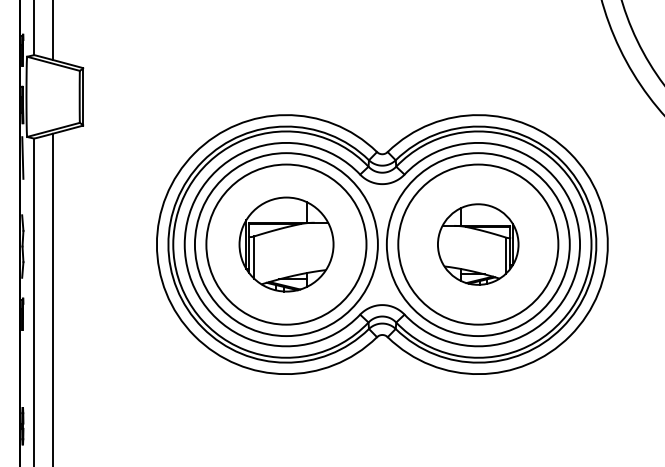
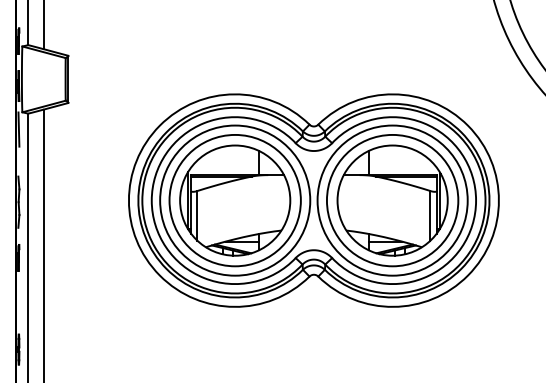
part: (286, 244) -> (235, 200), size x1.43
part: (478, 244) -> (392, 200), size x1.67

